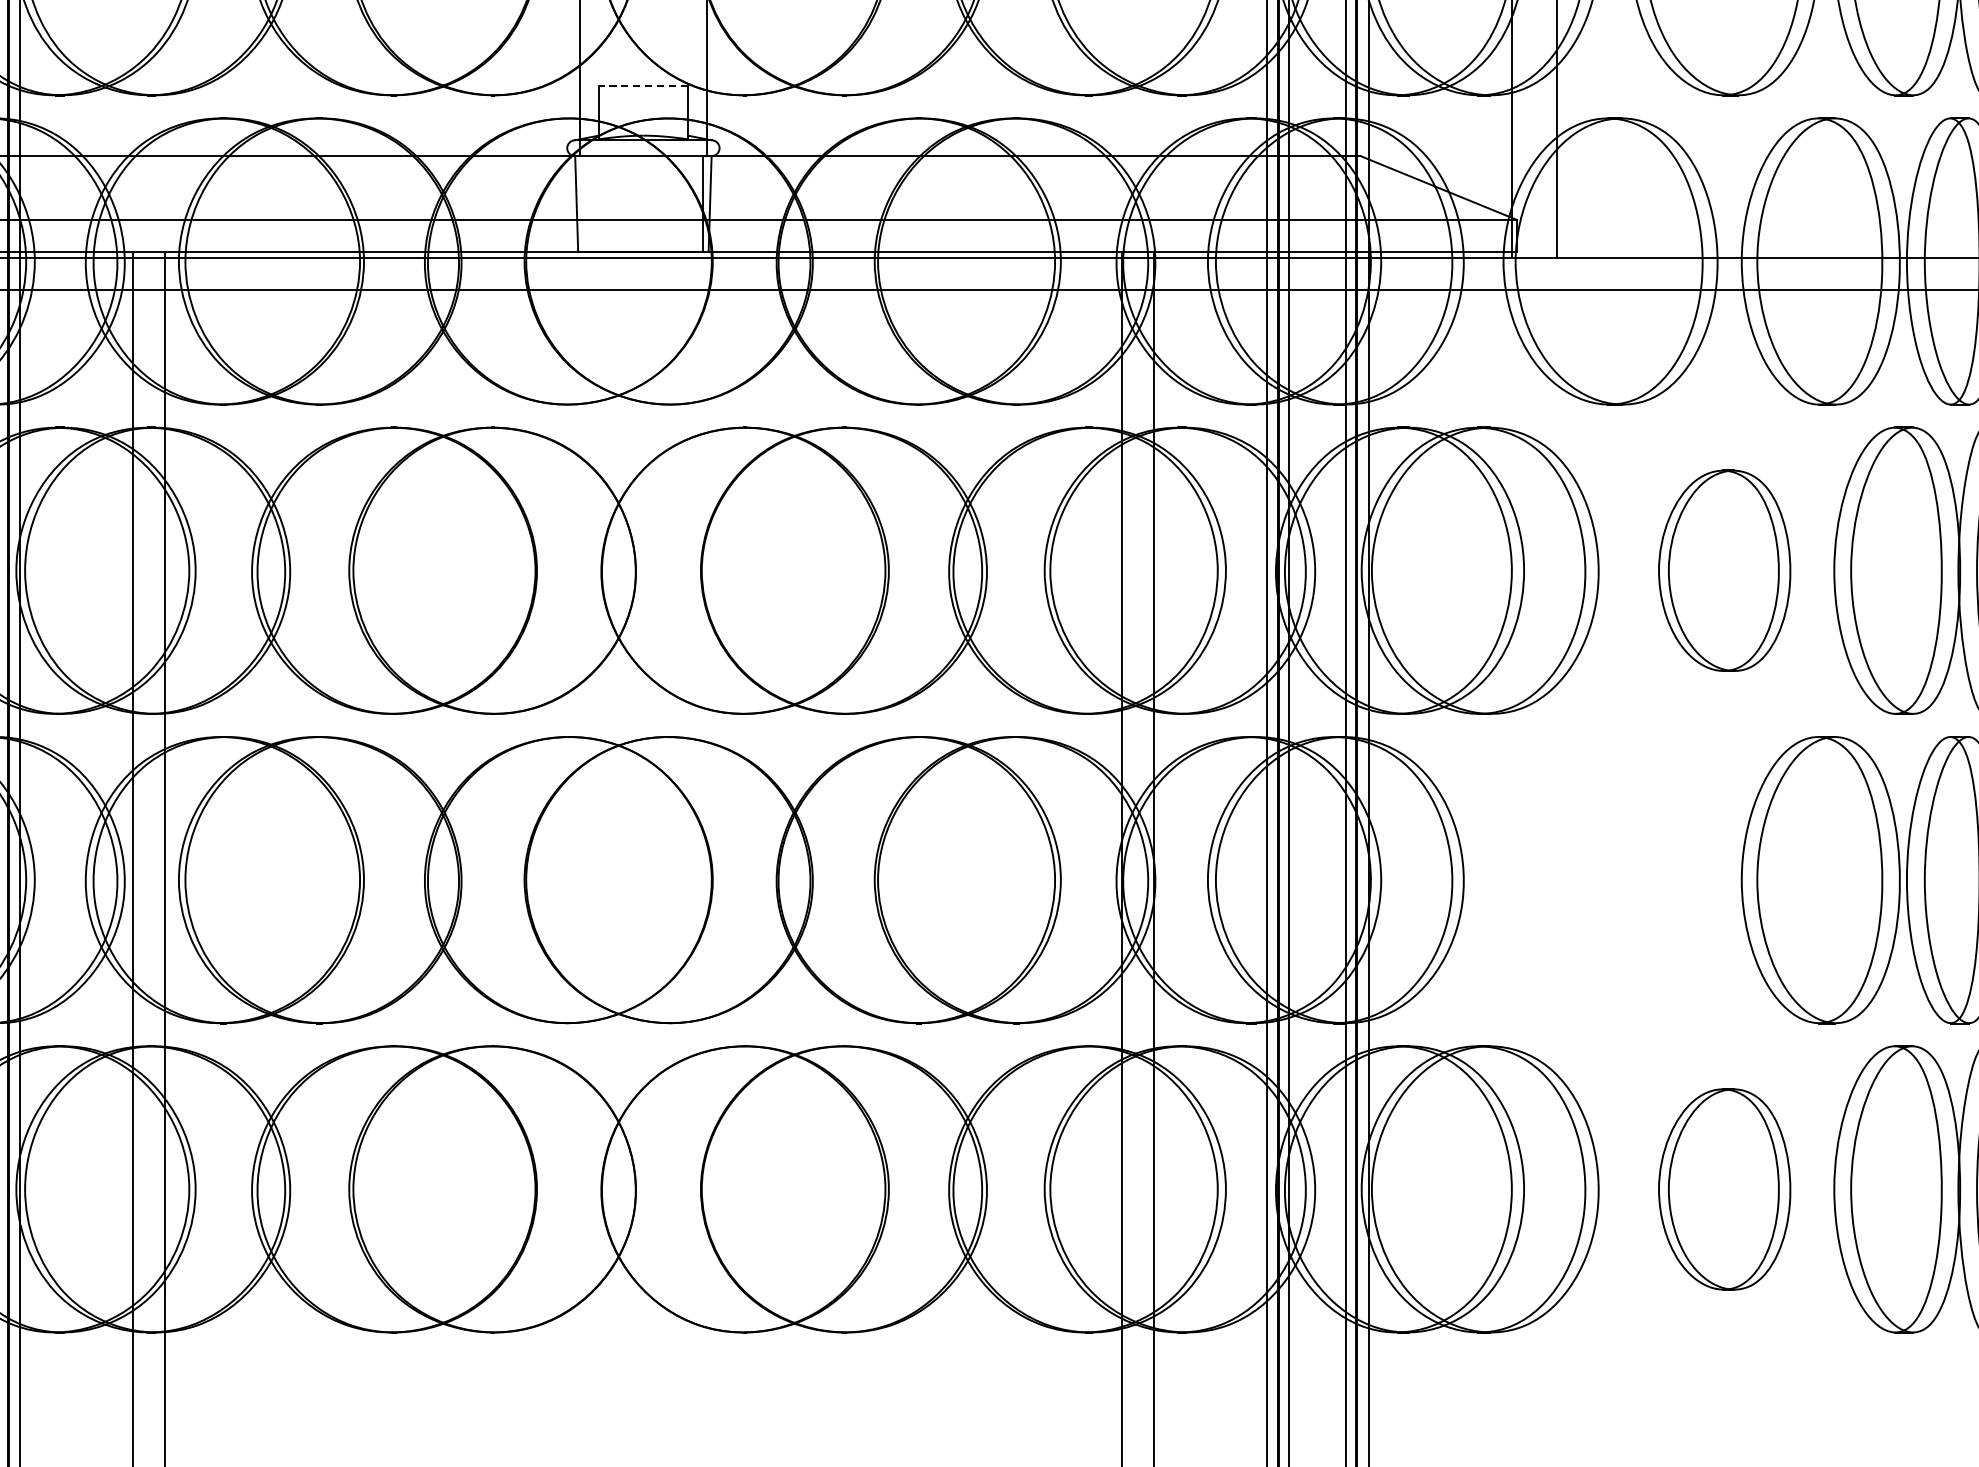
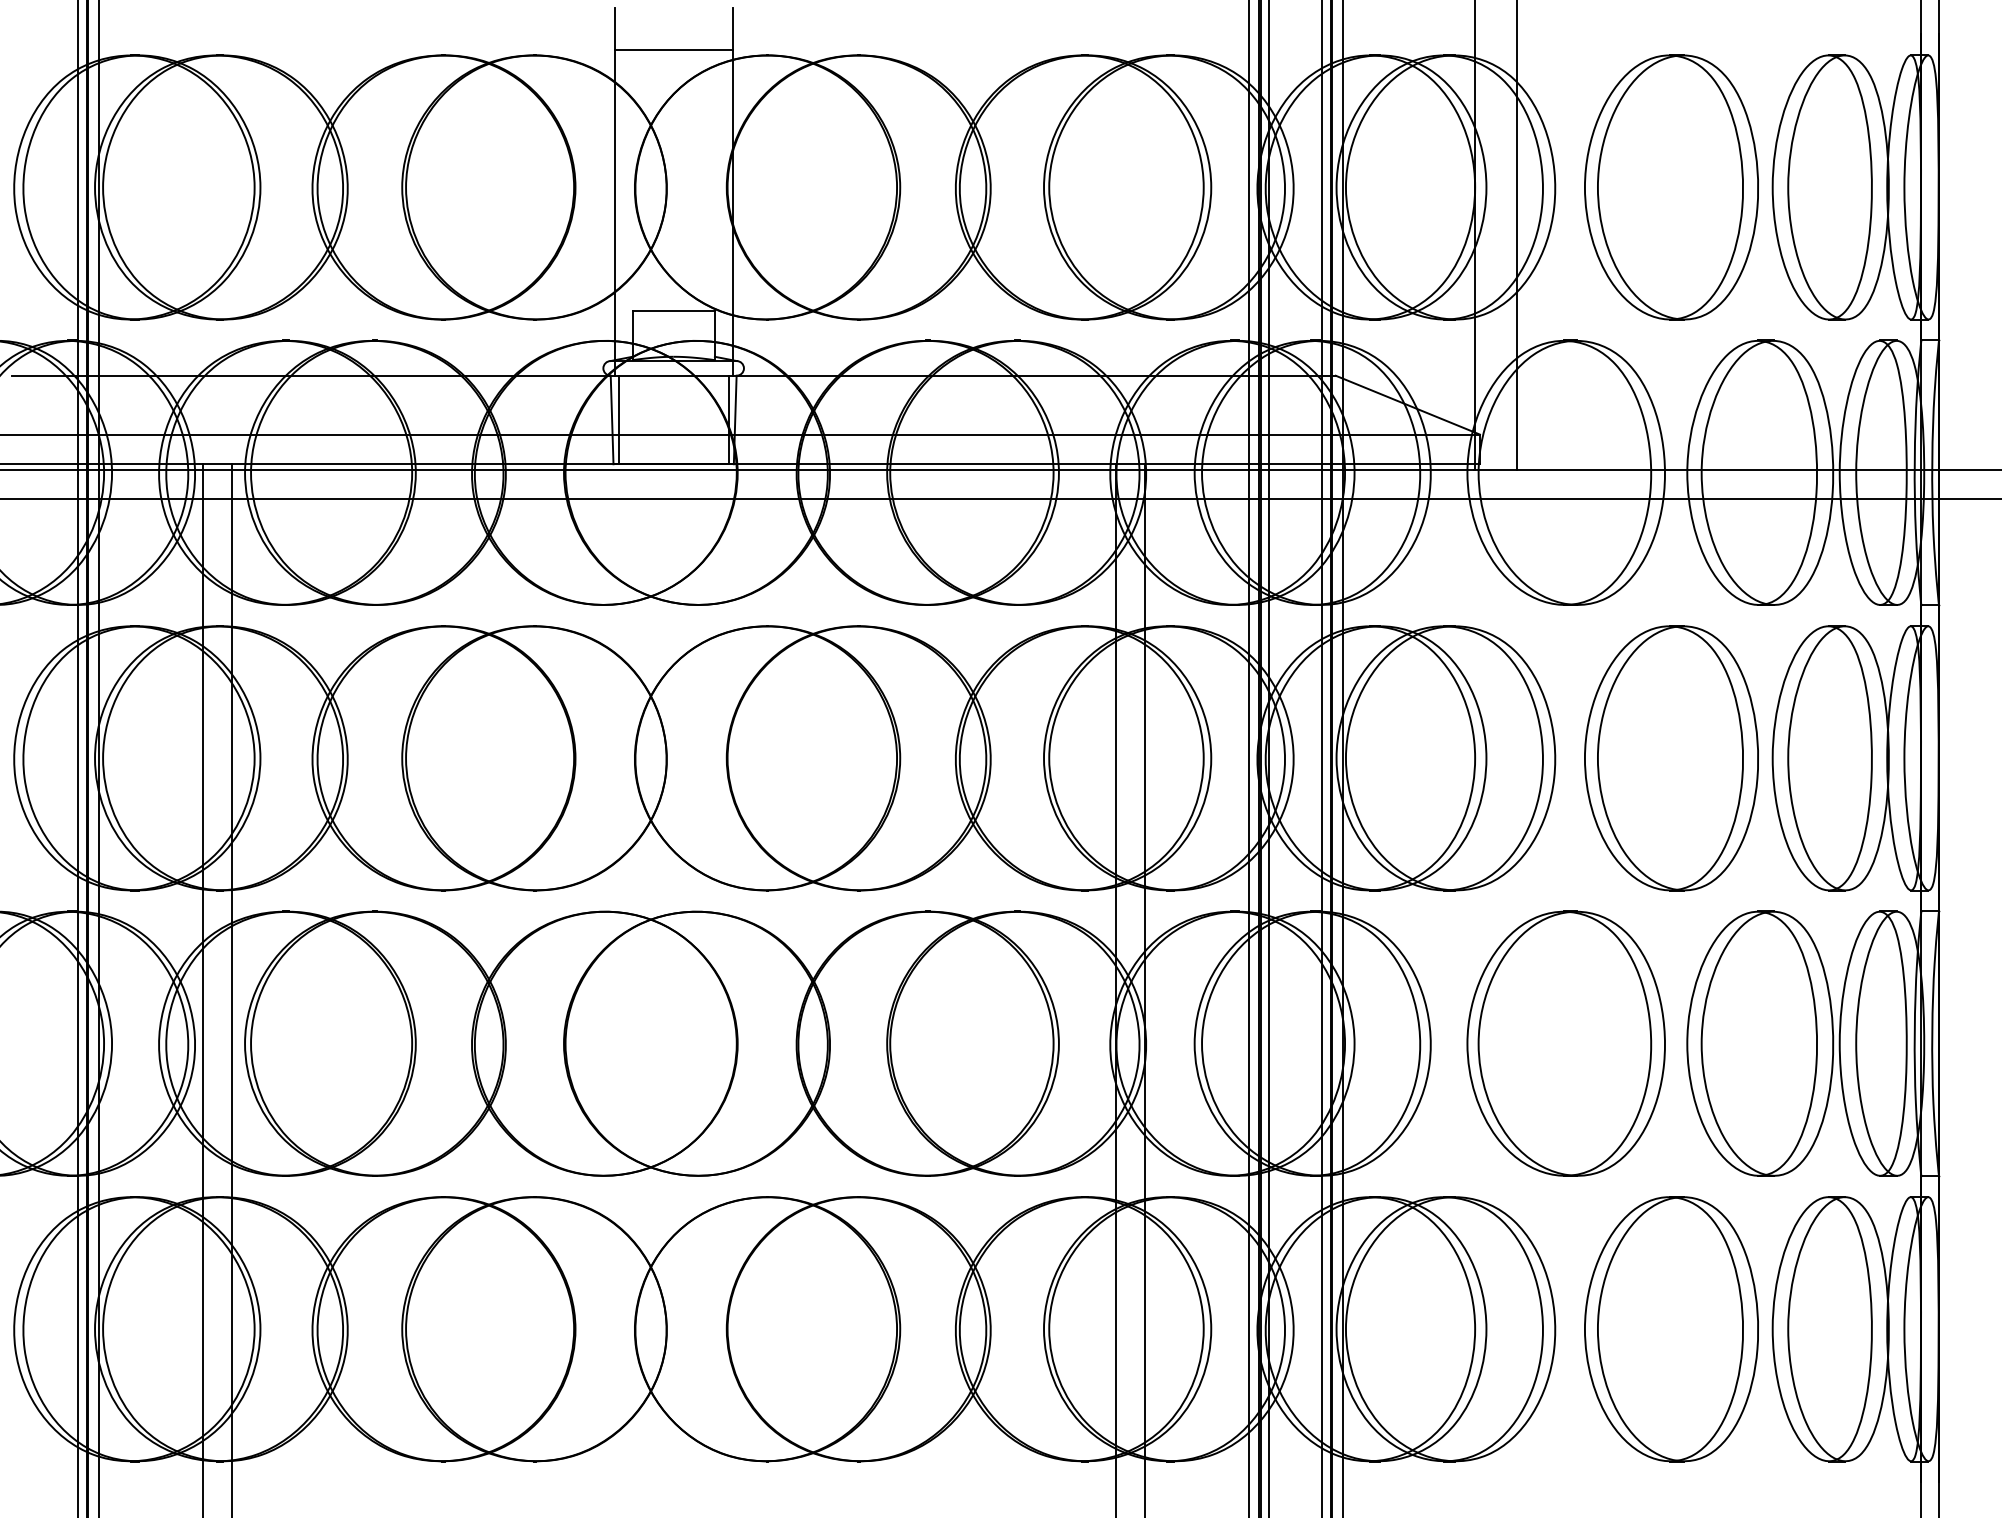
line: (643, 86) -> (673, 311), dashed -> solid
line: (583, 203) -> (618, 419), added
part: (1724, 570) -> (1671, 758), size x1.43
part: (1609, 879) -> (1565, 1043), added
part: (1724, 1189) -> (1671, 1329), size x1.43

